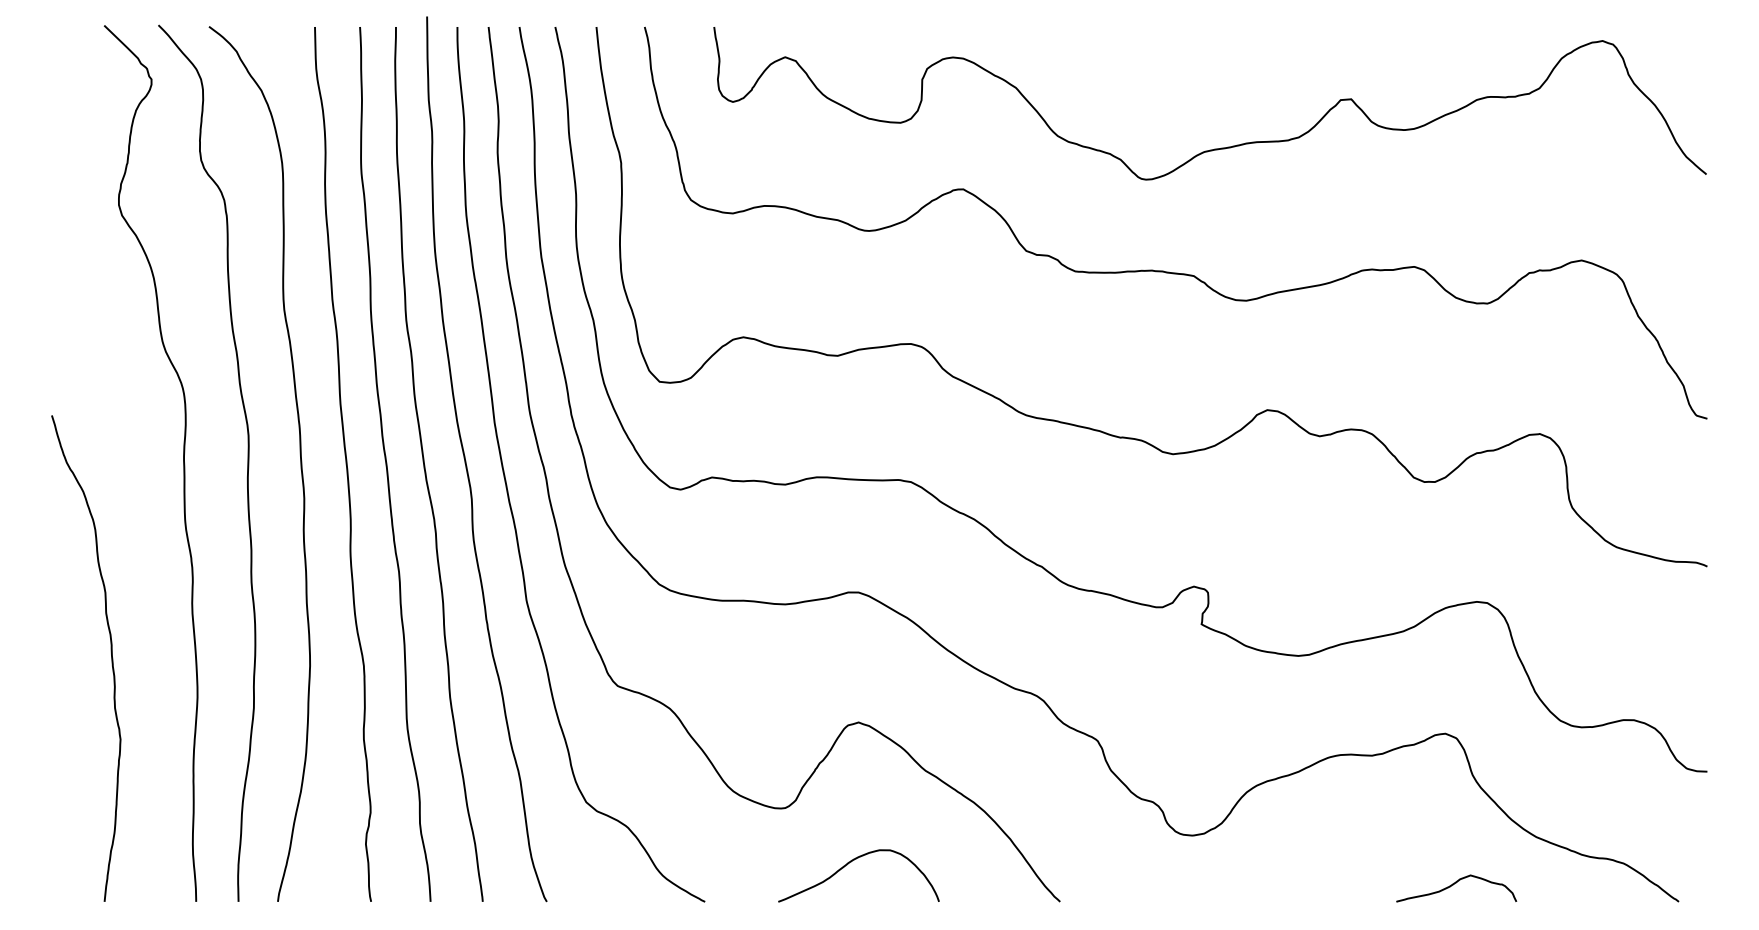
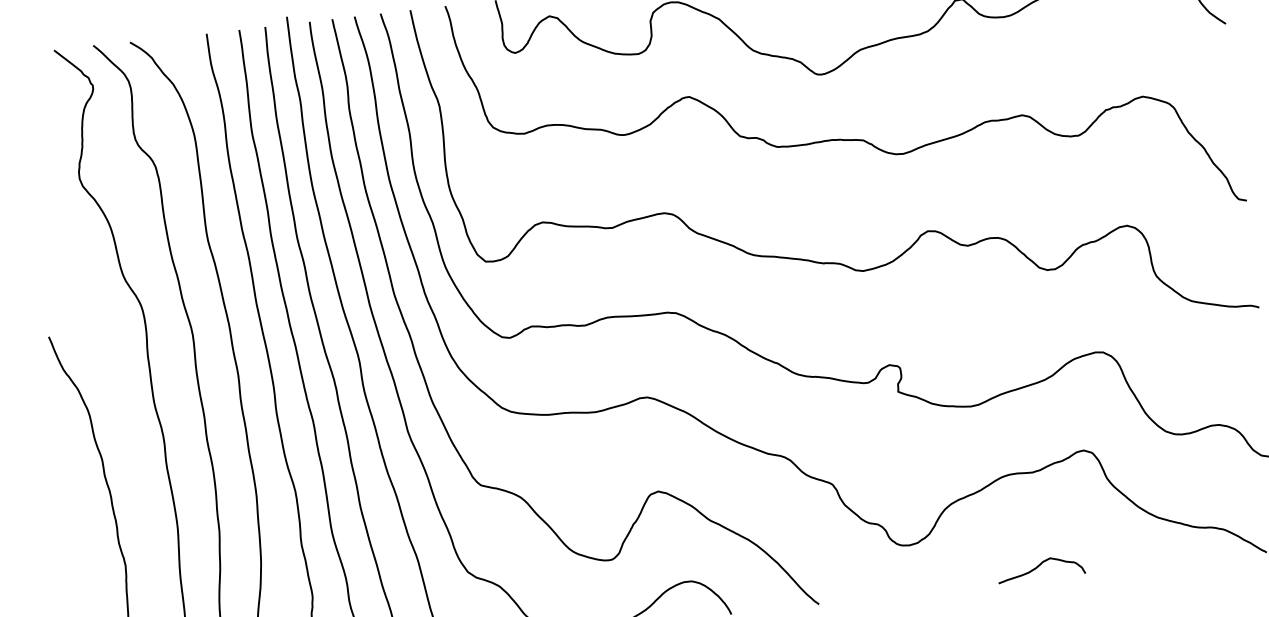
curve: (1453, 885) -> (1038, 567), moved

